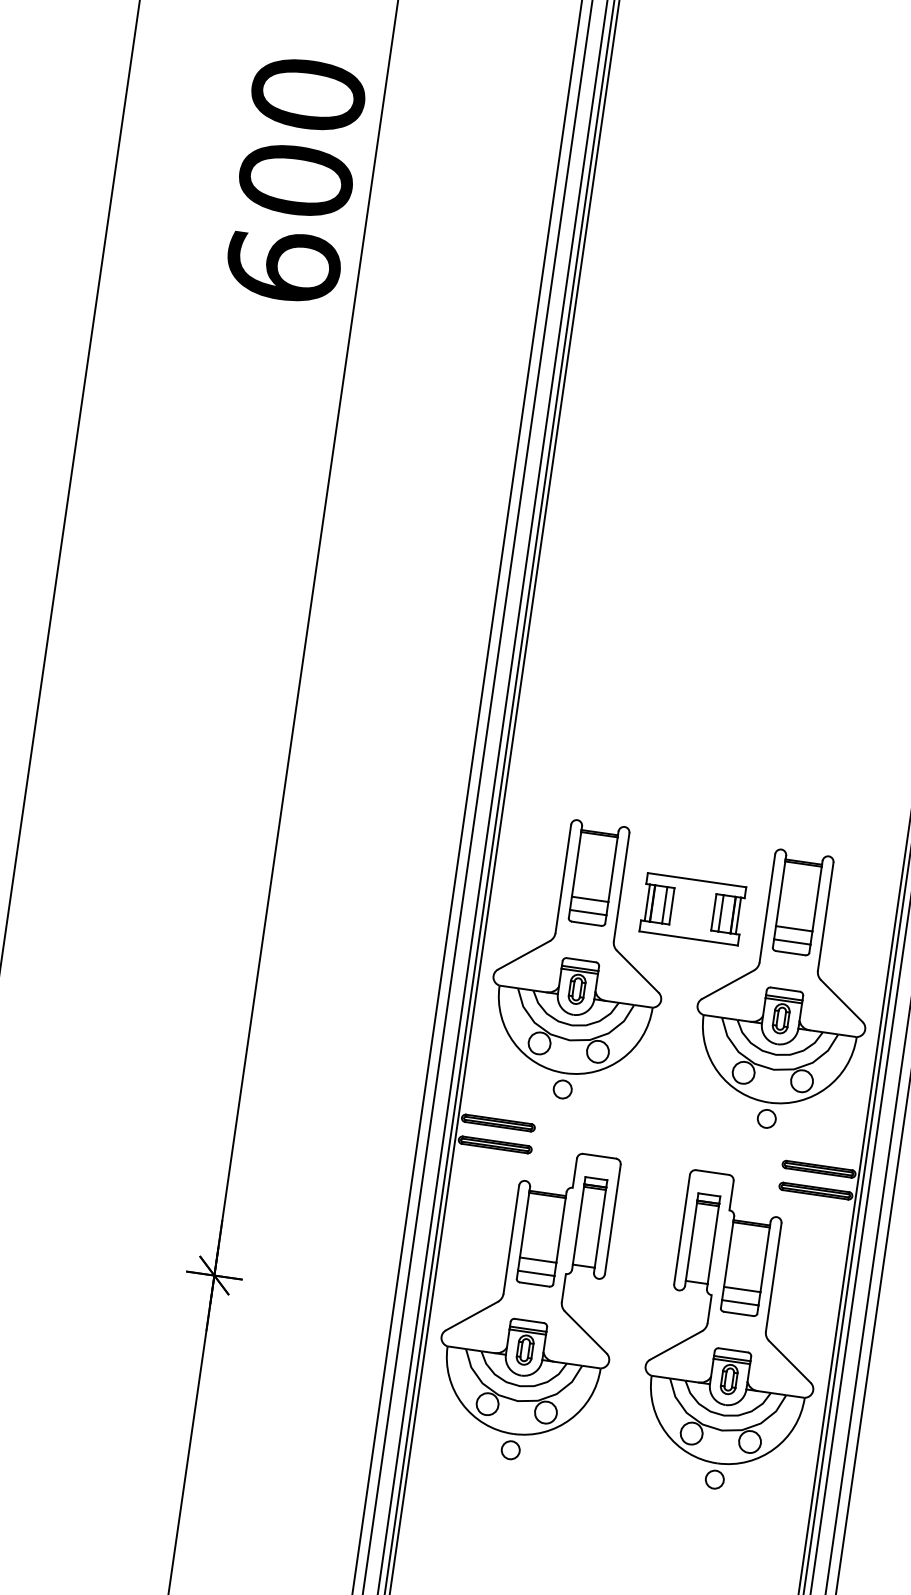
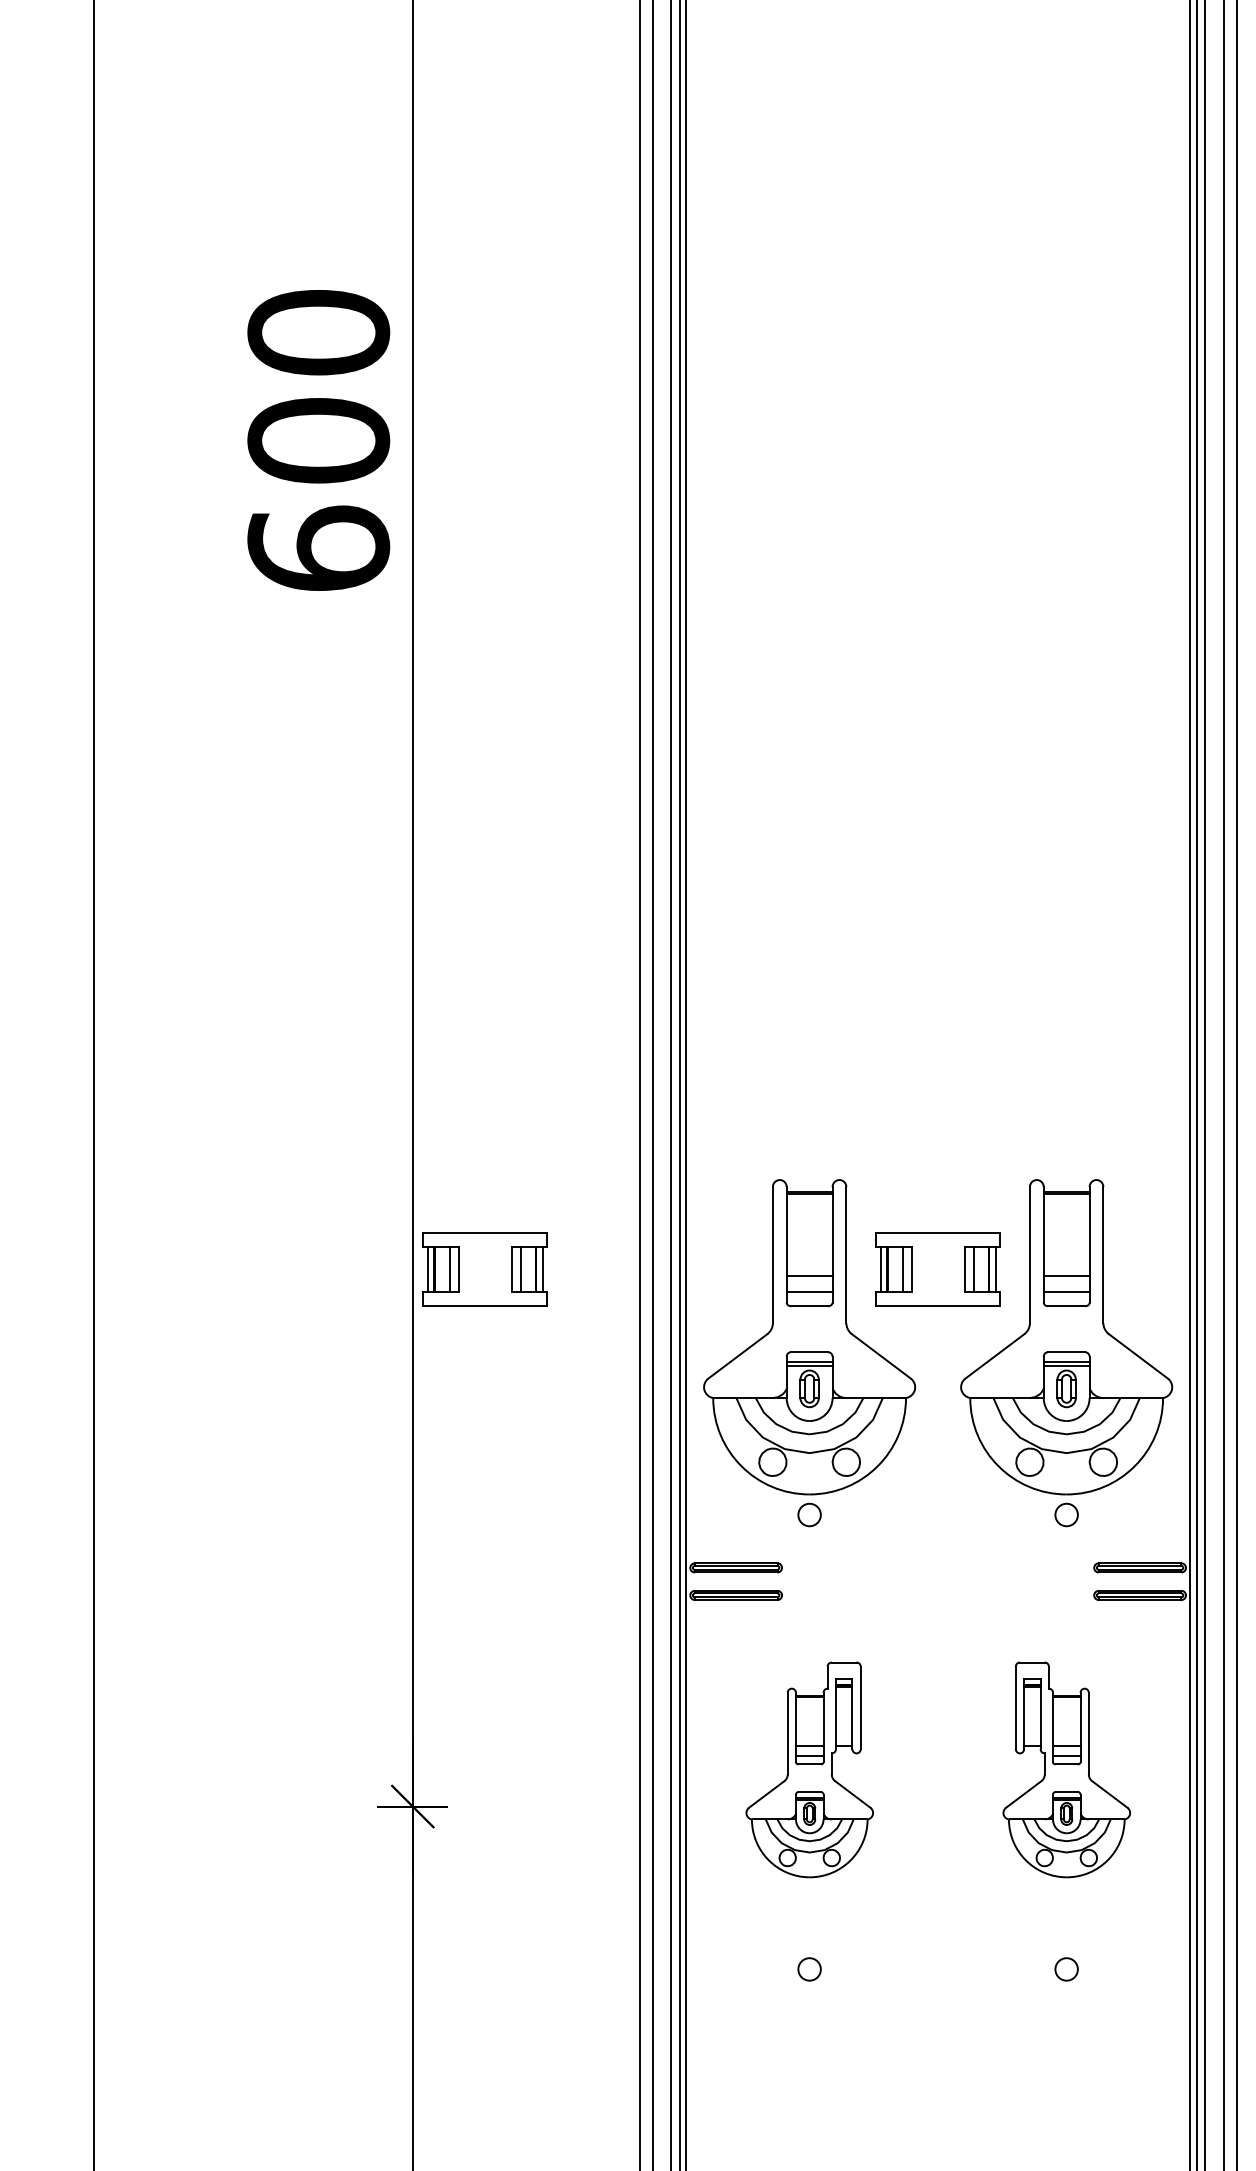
part: (332, 857) -> (484, 1269), added
part: (533, 1291) -> (809, 1769), size x0.6
part: (737, 1320) -> (1066, 1769), size x0.6

